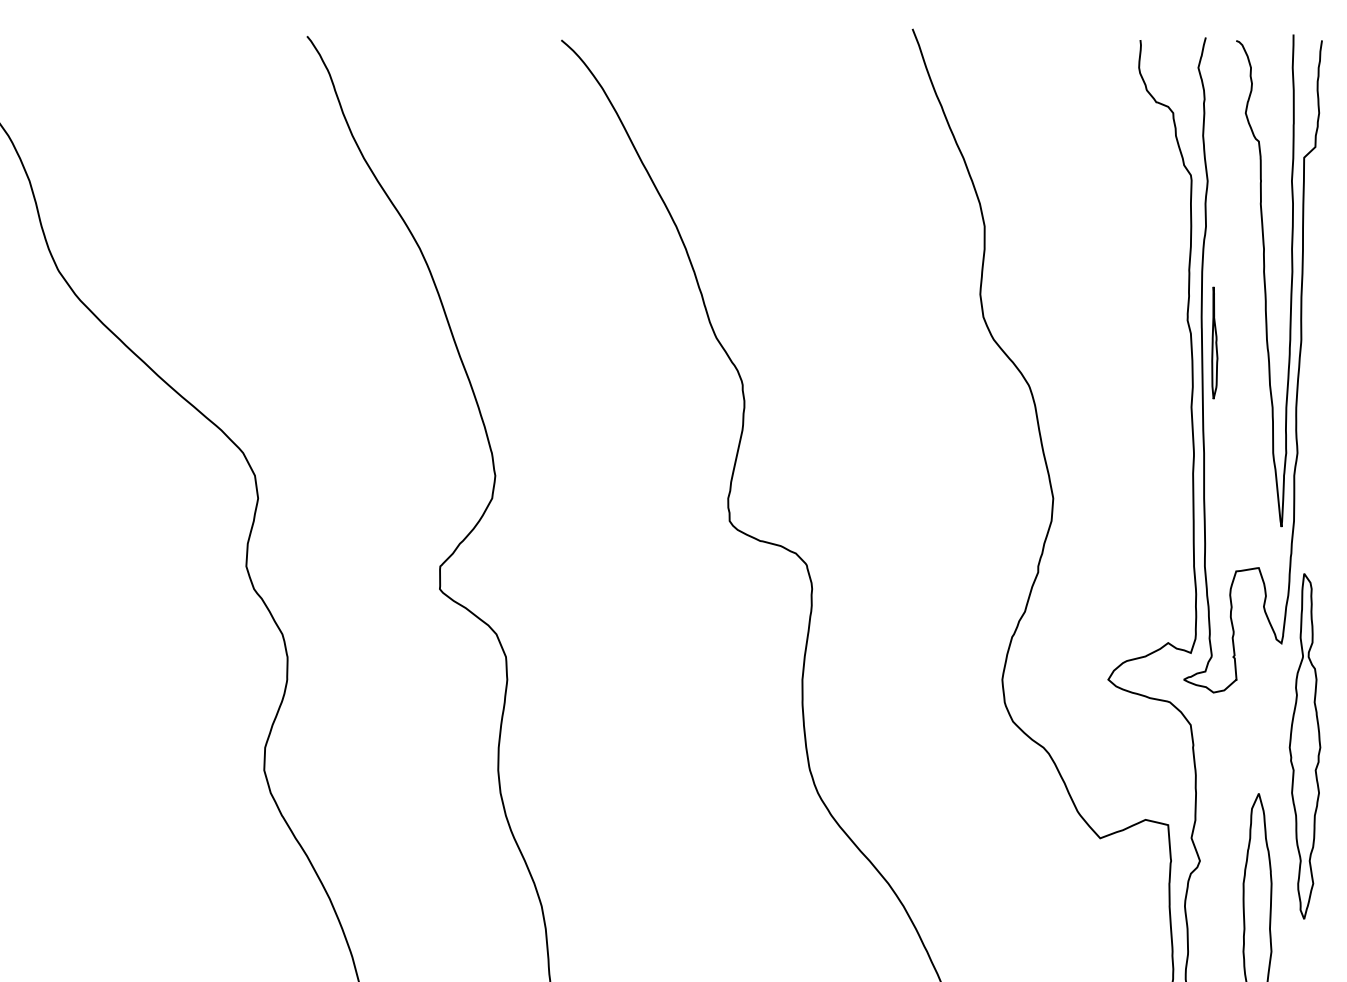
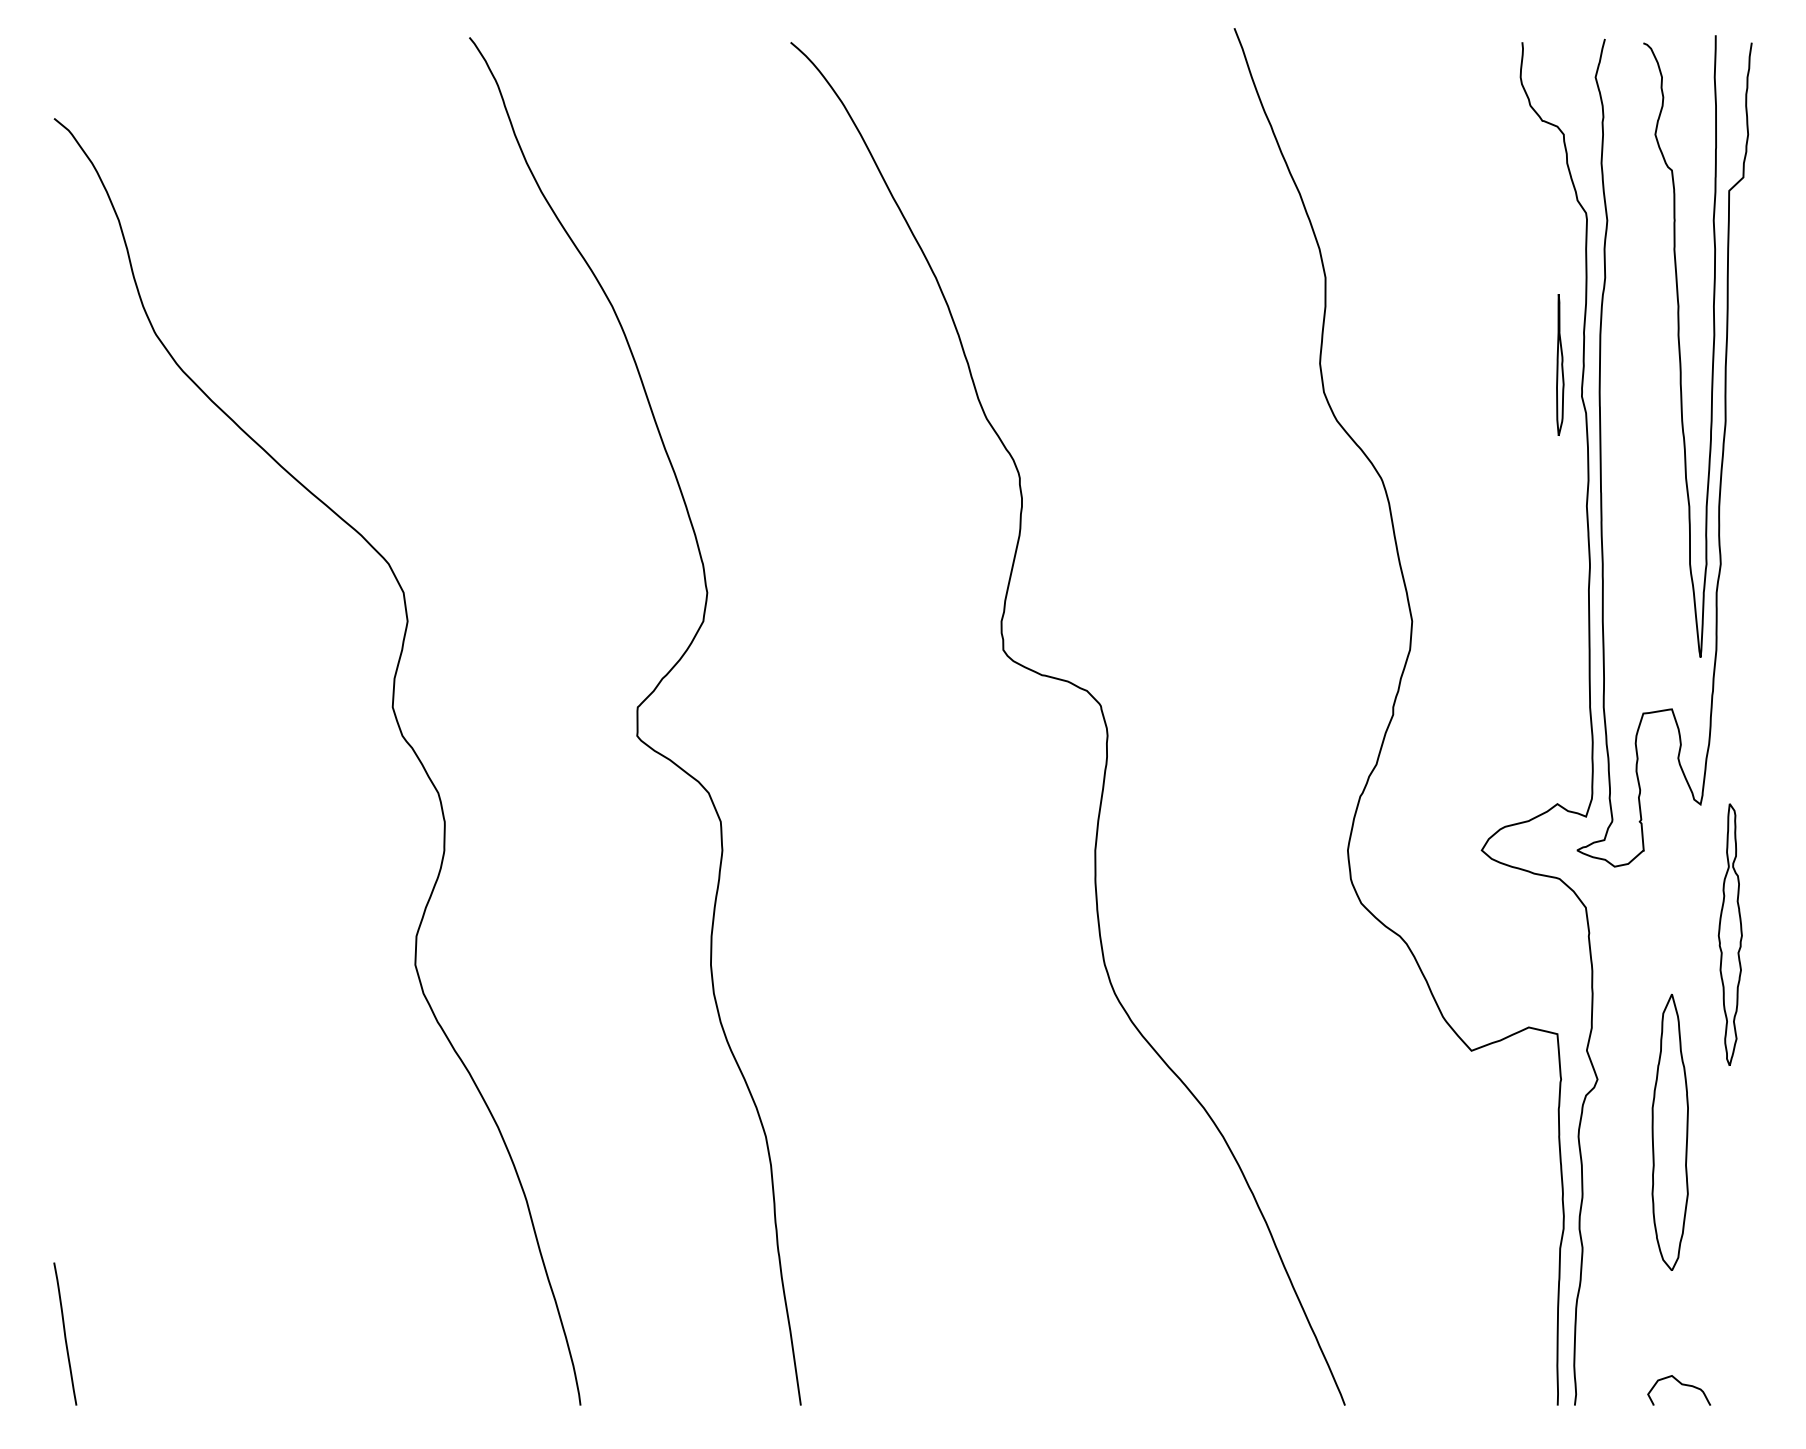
part: (1214, 342) -> (1560, 364), moved
part: (1305, 746) -> (1730, 934), size x0.6

